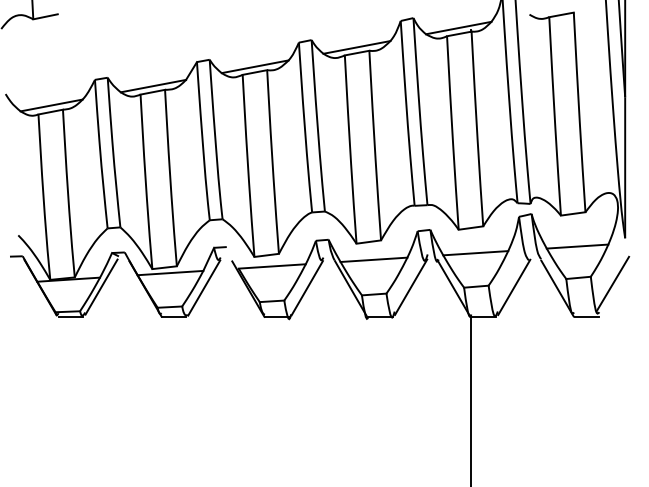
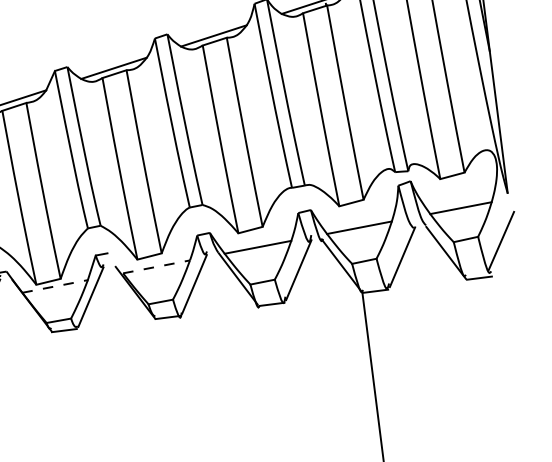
line: (272, 266) -> (156, 266), solid -> dashed
line: (170, 273) -> (55, 286), solid -> dashed

